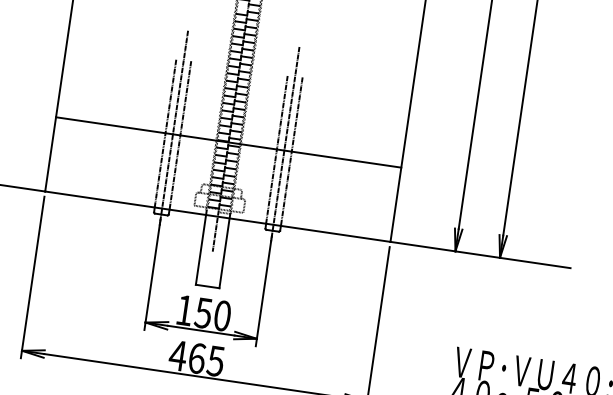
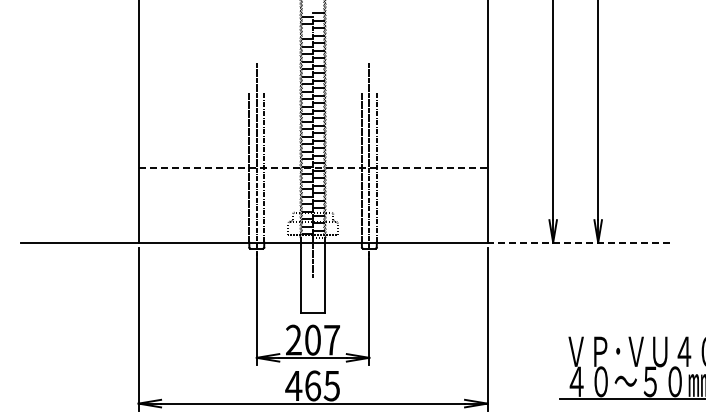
line: (229, 142) -> (313, 167), solid -> dashed
line: (480, 254) -> (578, 242), solid -> dashed
text: (204, 312) -> (313, 339), 150 -> 207

